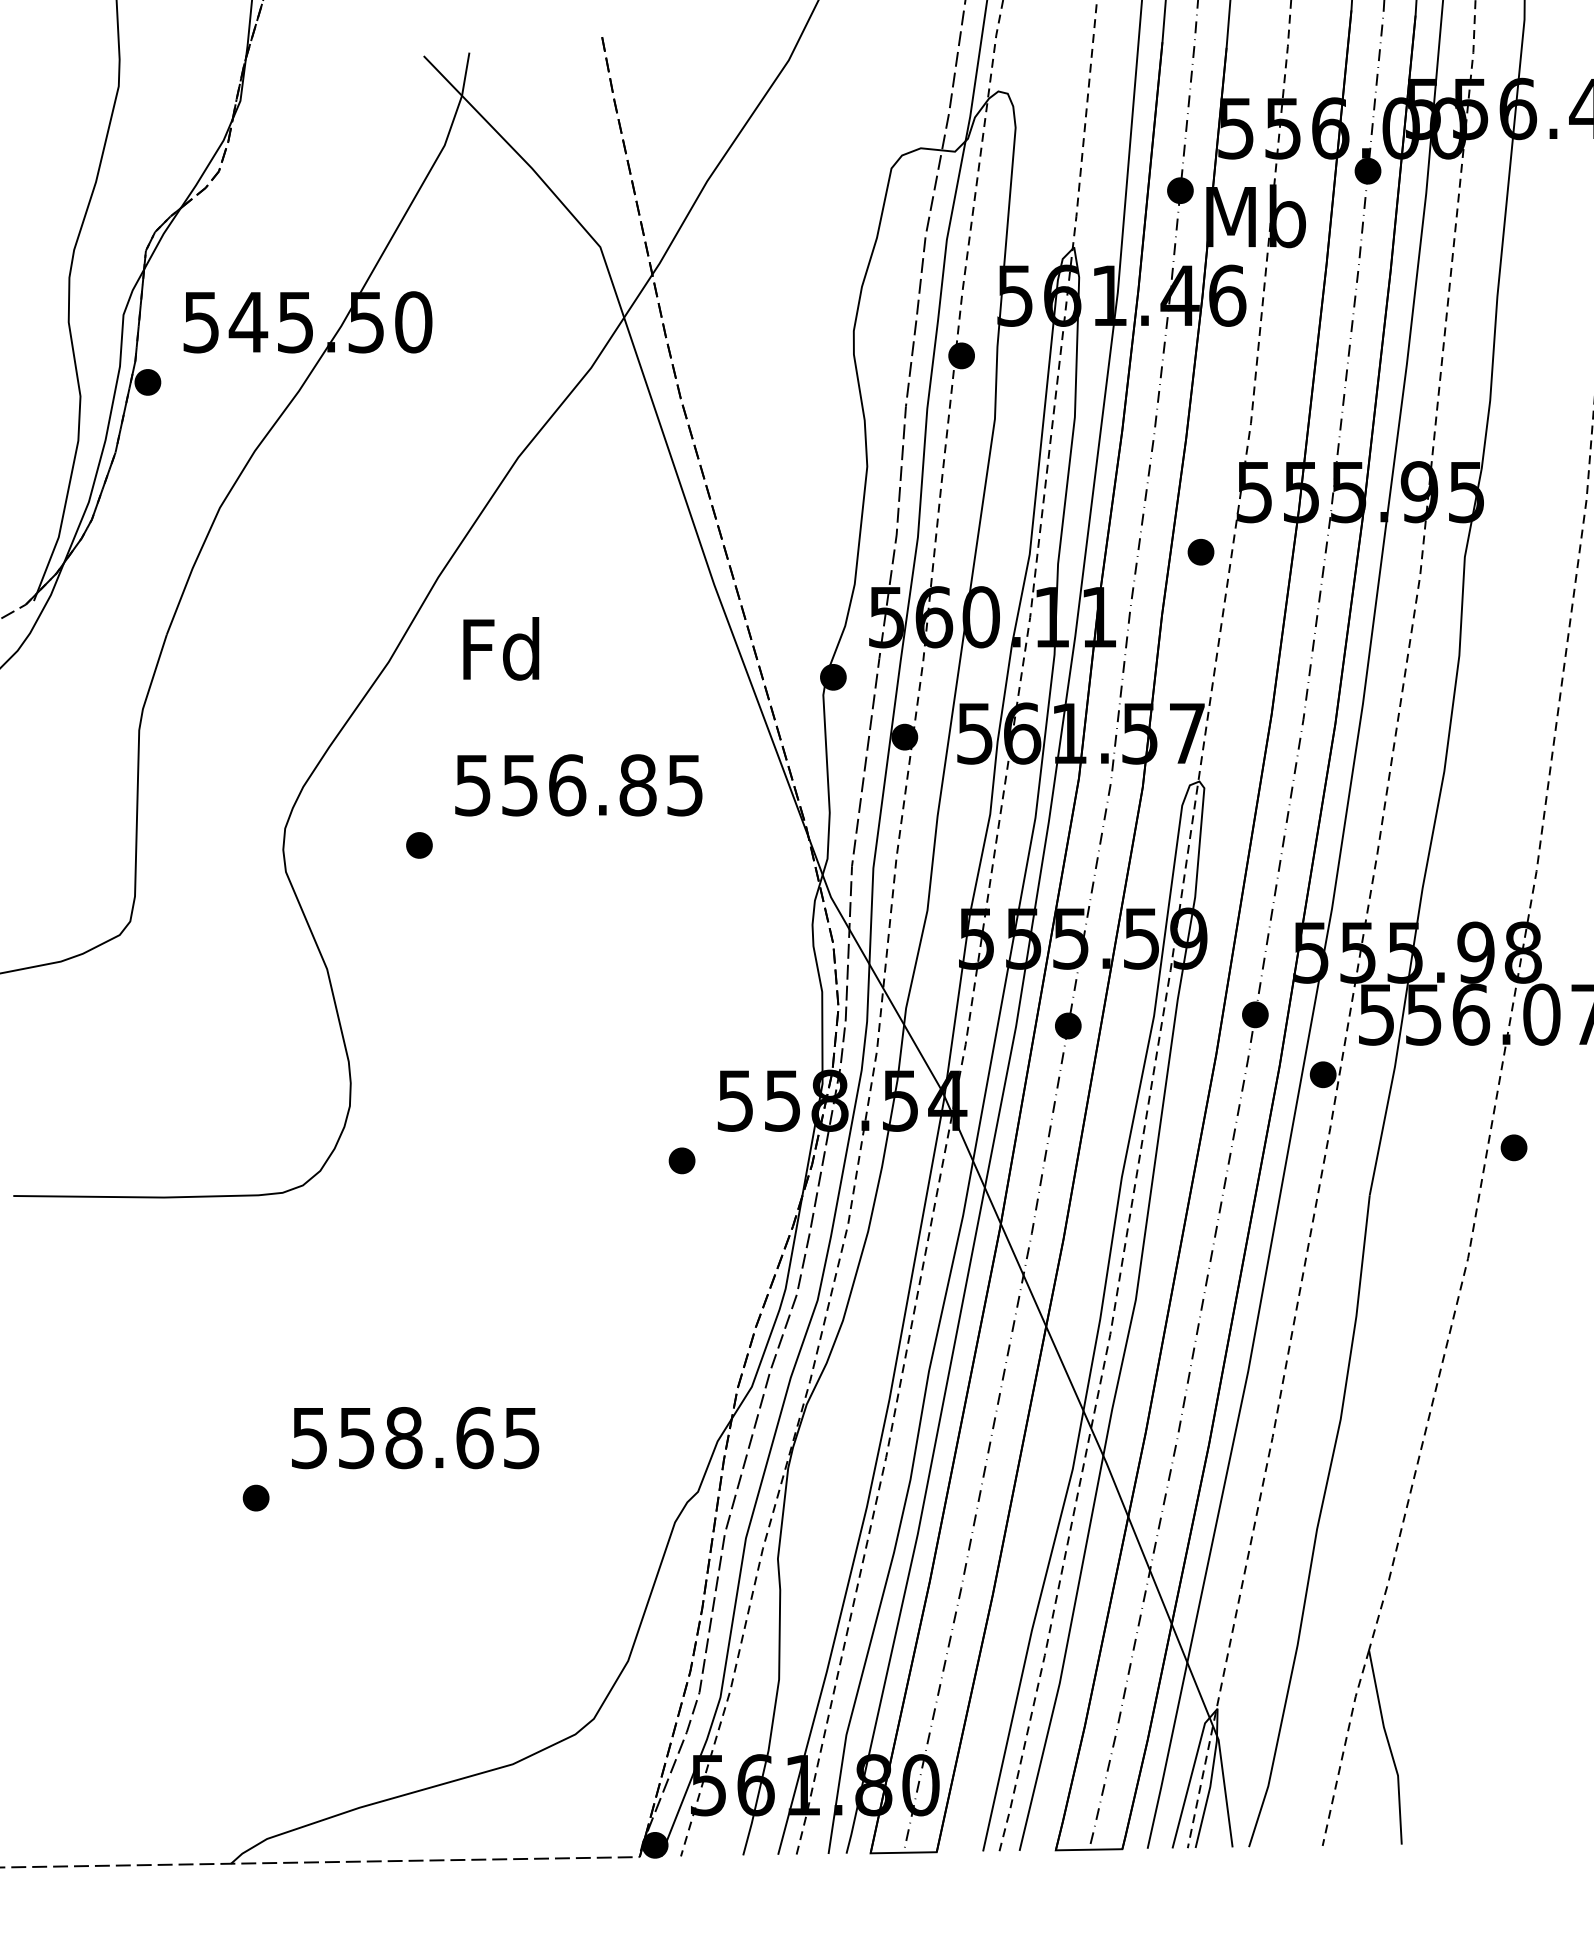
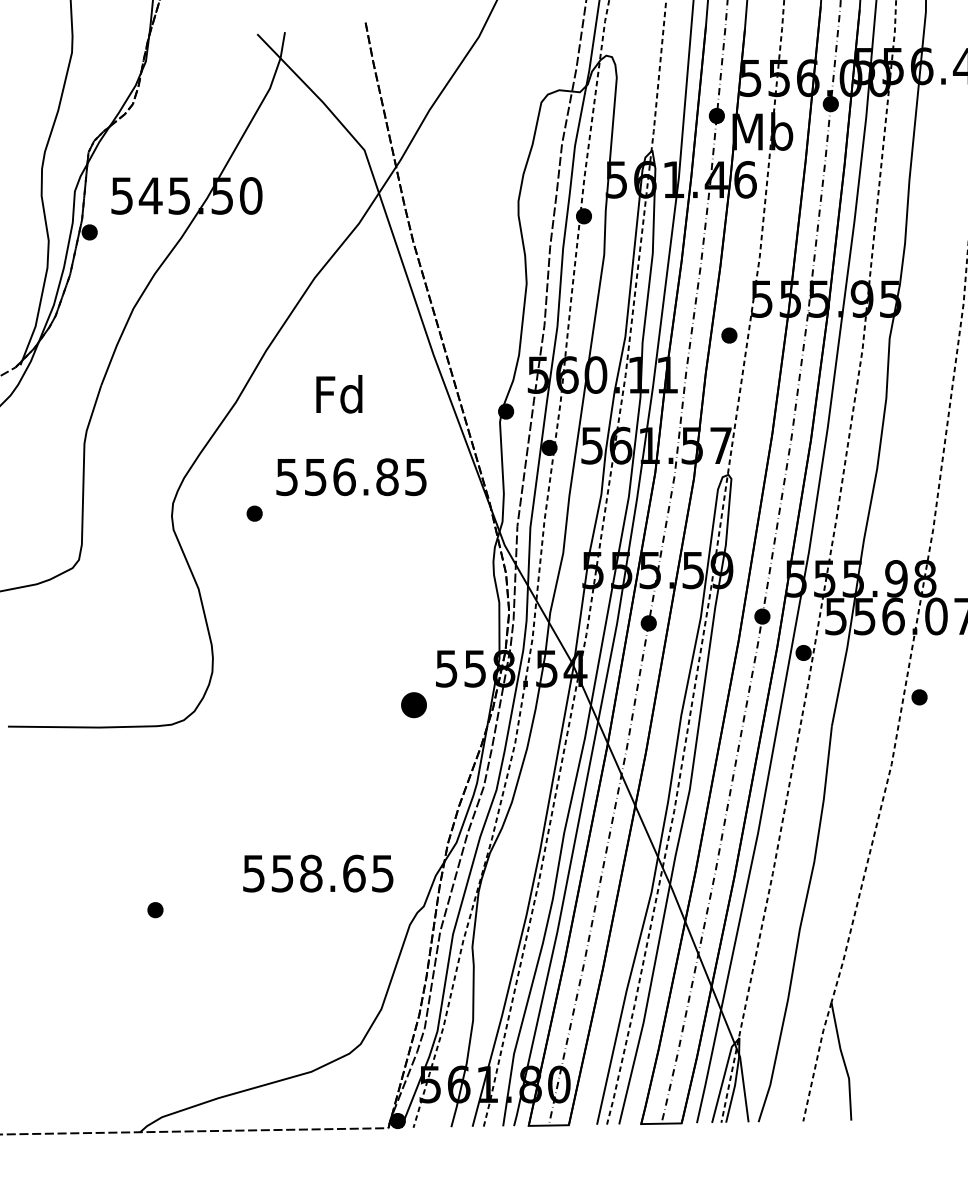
text: (501, 649) -> (339, 394), moved
part: (682, 1161) -> (414, 705), size x1.6
text: (415, 1437) -> (318, 873), moved

